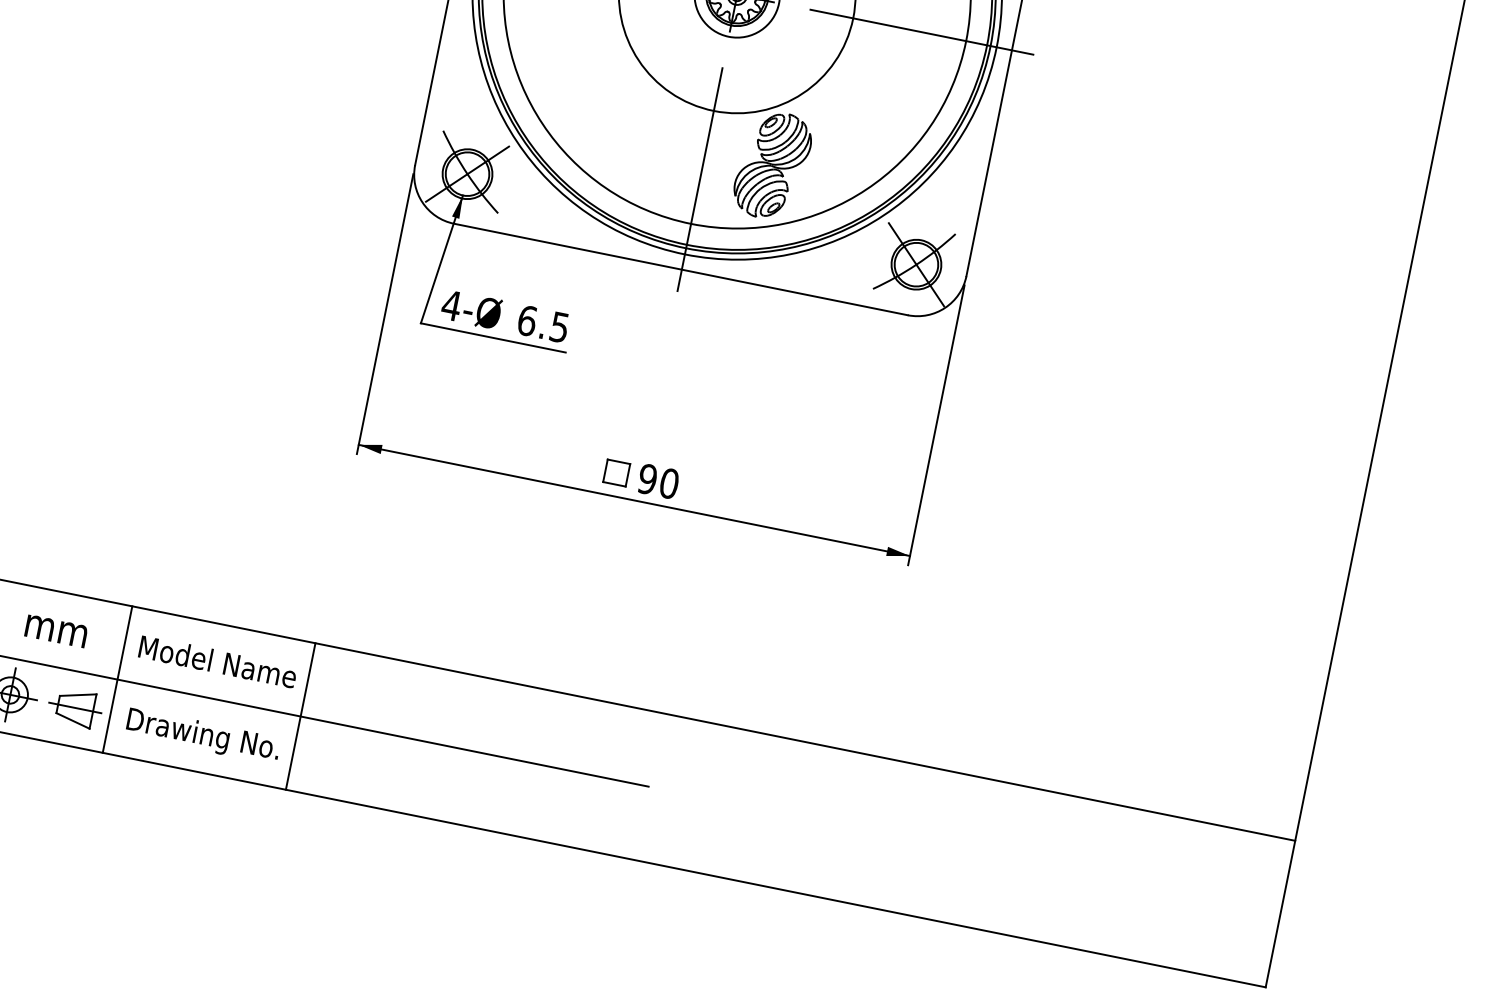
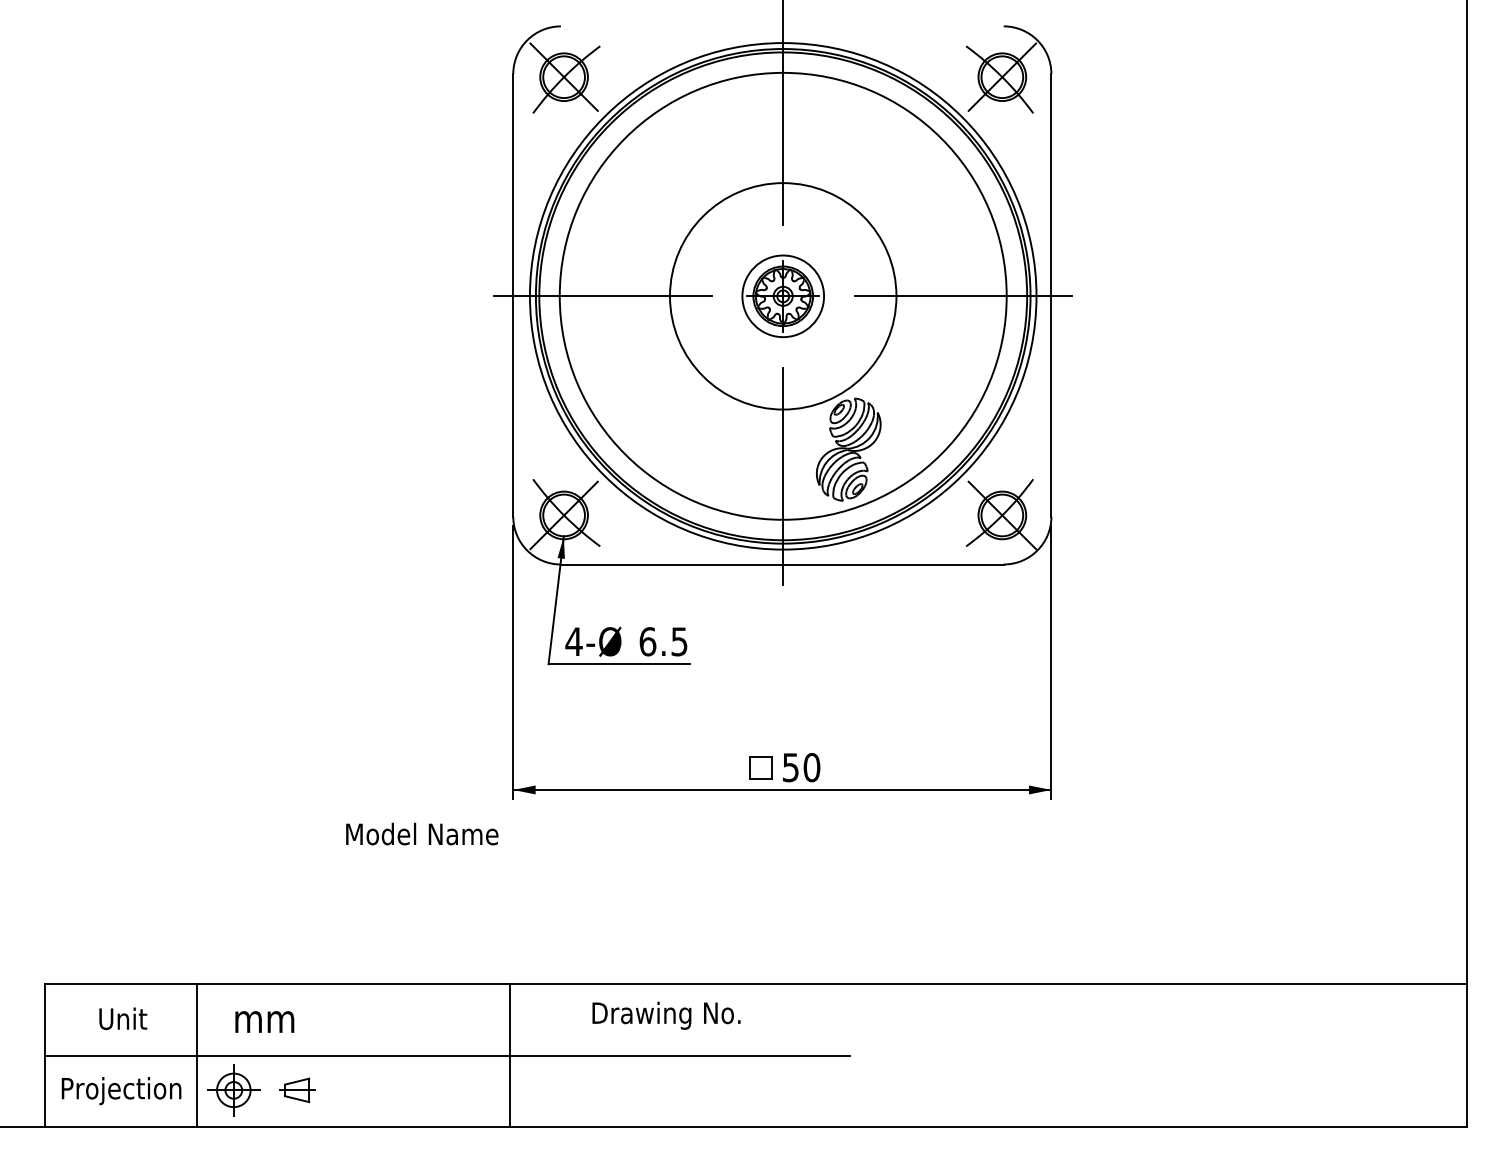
text: (647, 479) -> (790, 767), 90 -> 50
text: (218, 661) -> (422, 833), moved
line: (117, 679) -> (331, 1055), removed
part: (74, 707) -> (296, 1090), size x0.7
text: (203, 736) -> (666, 1015), moved

